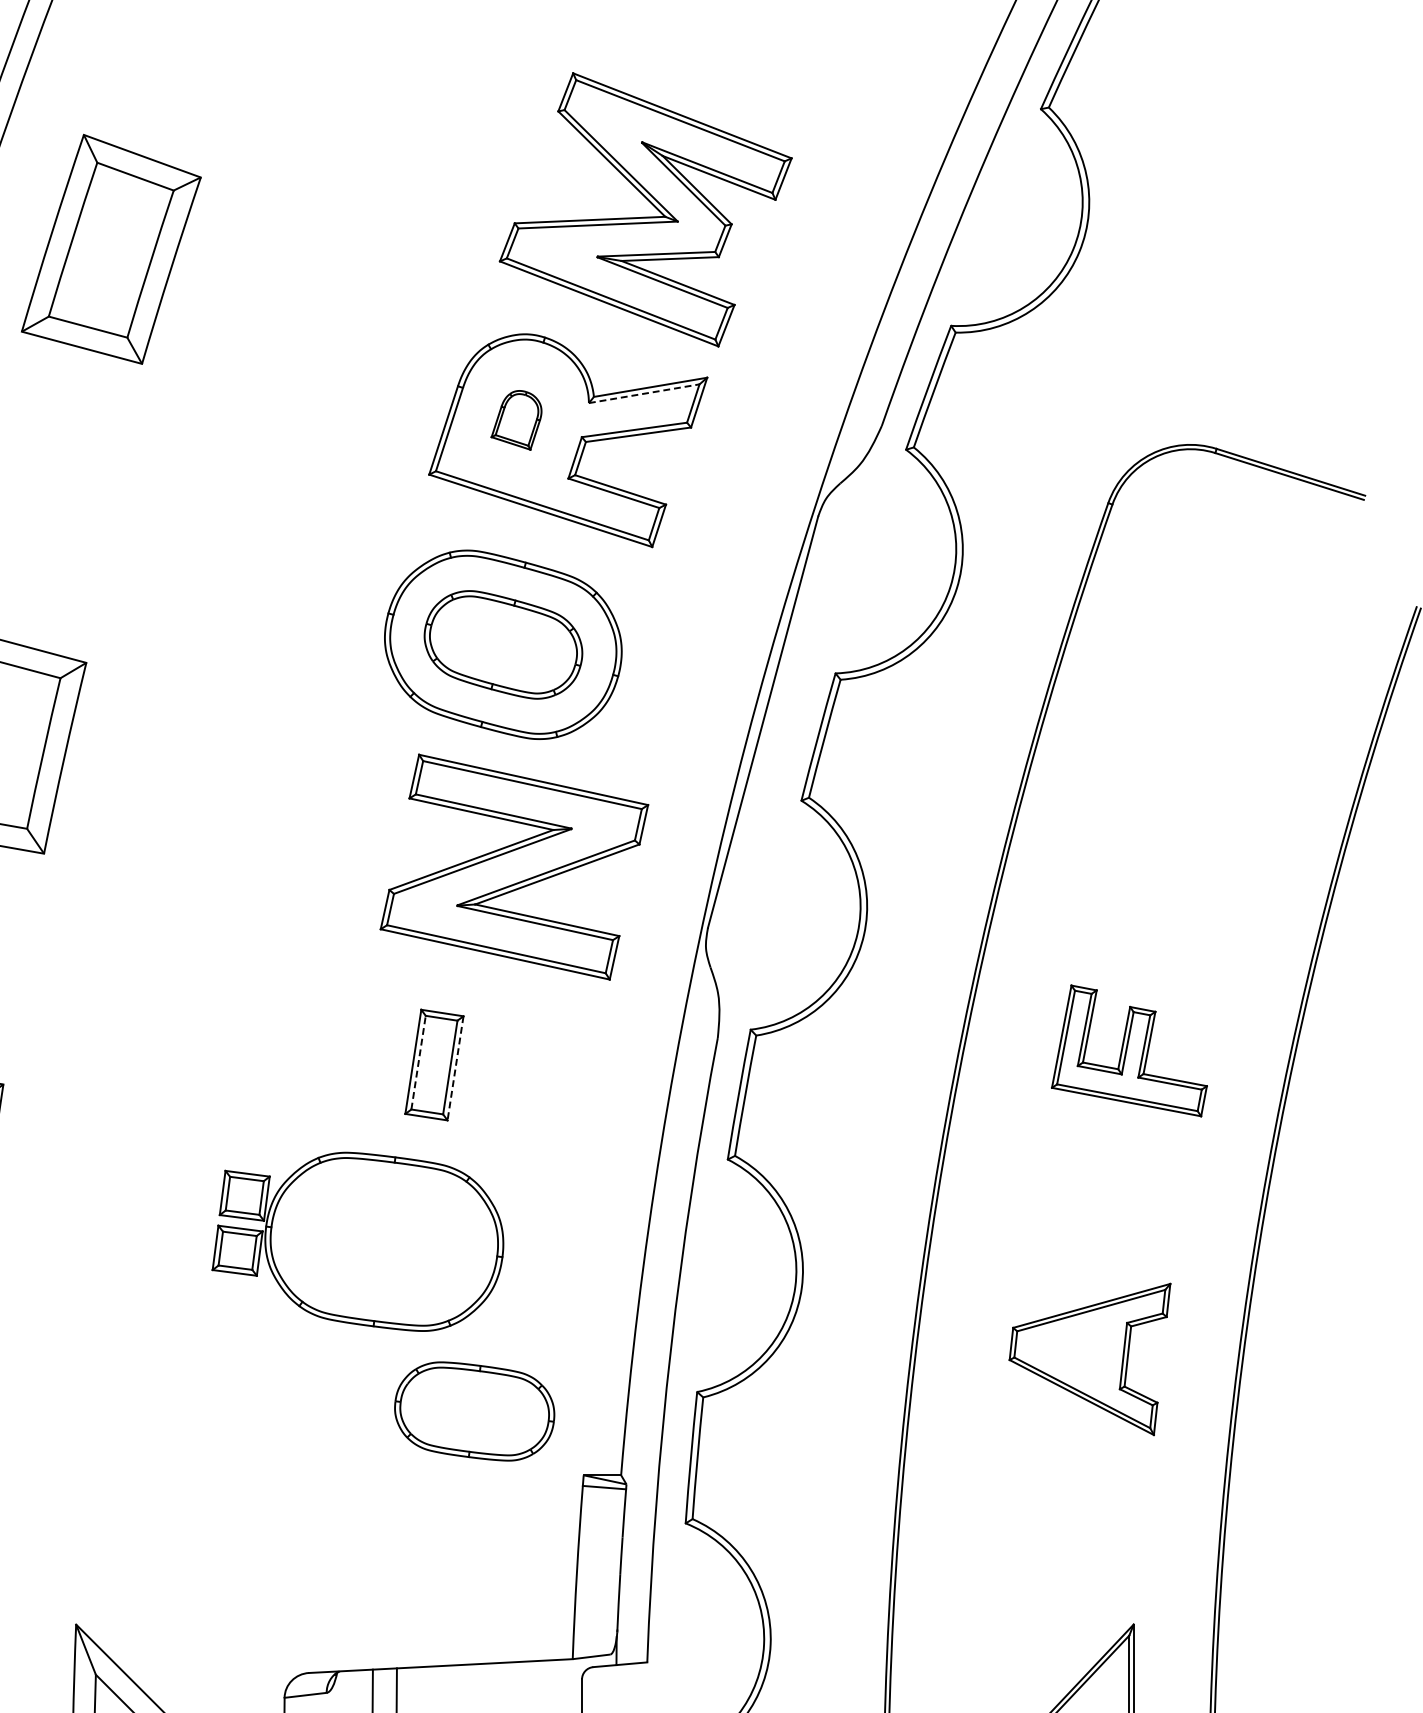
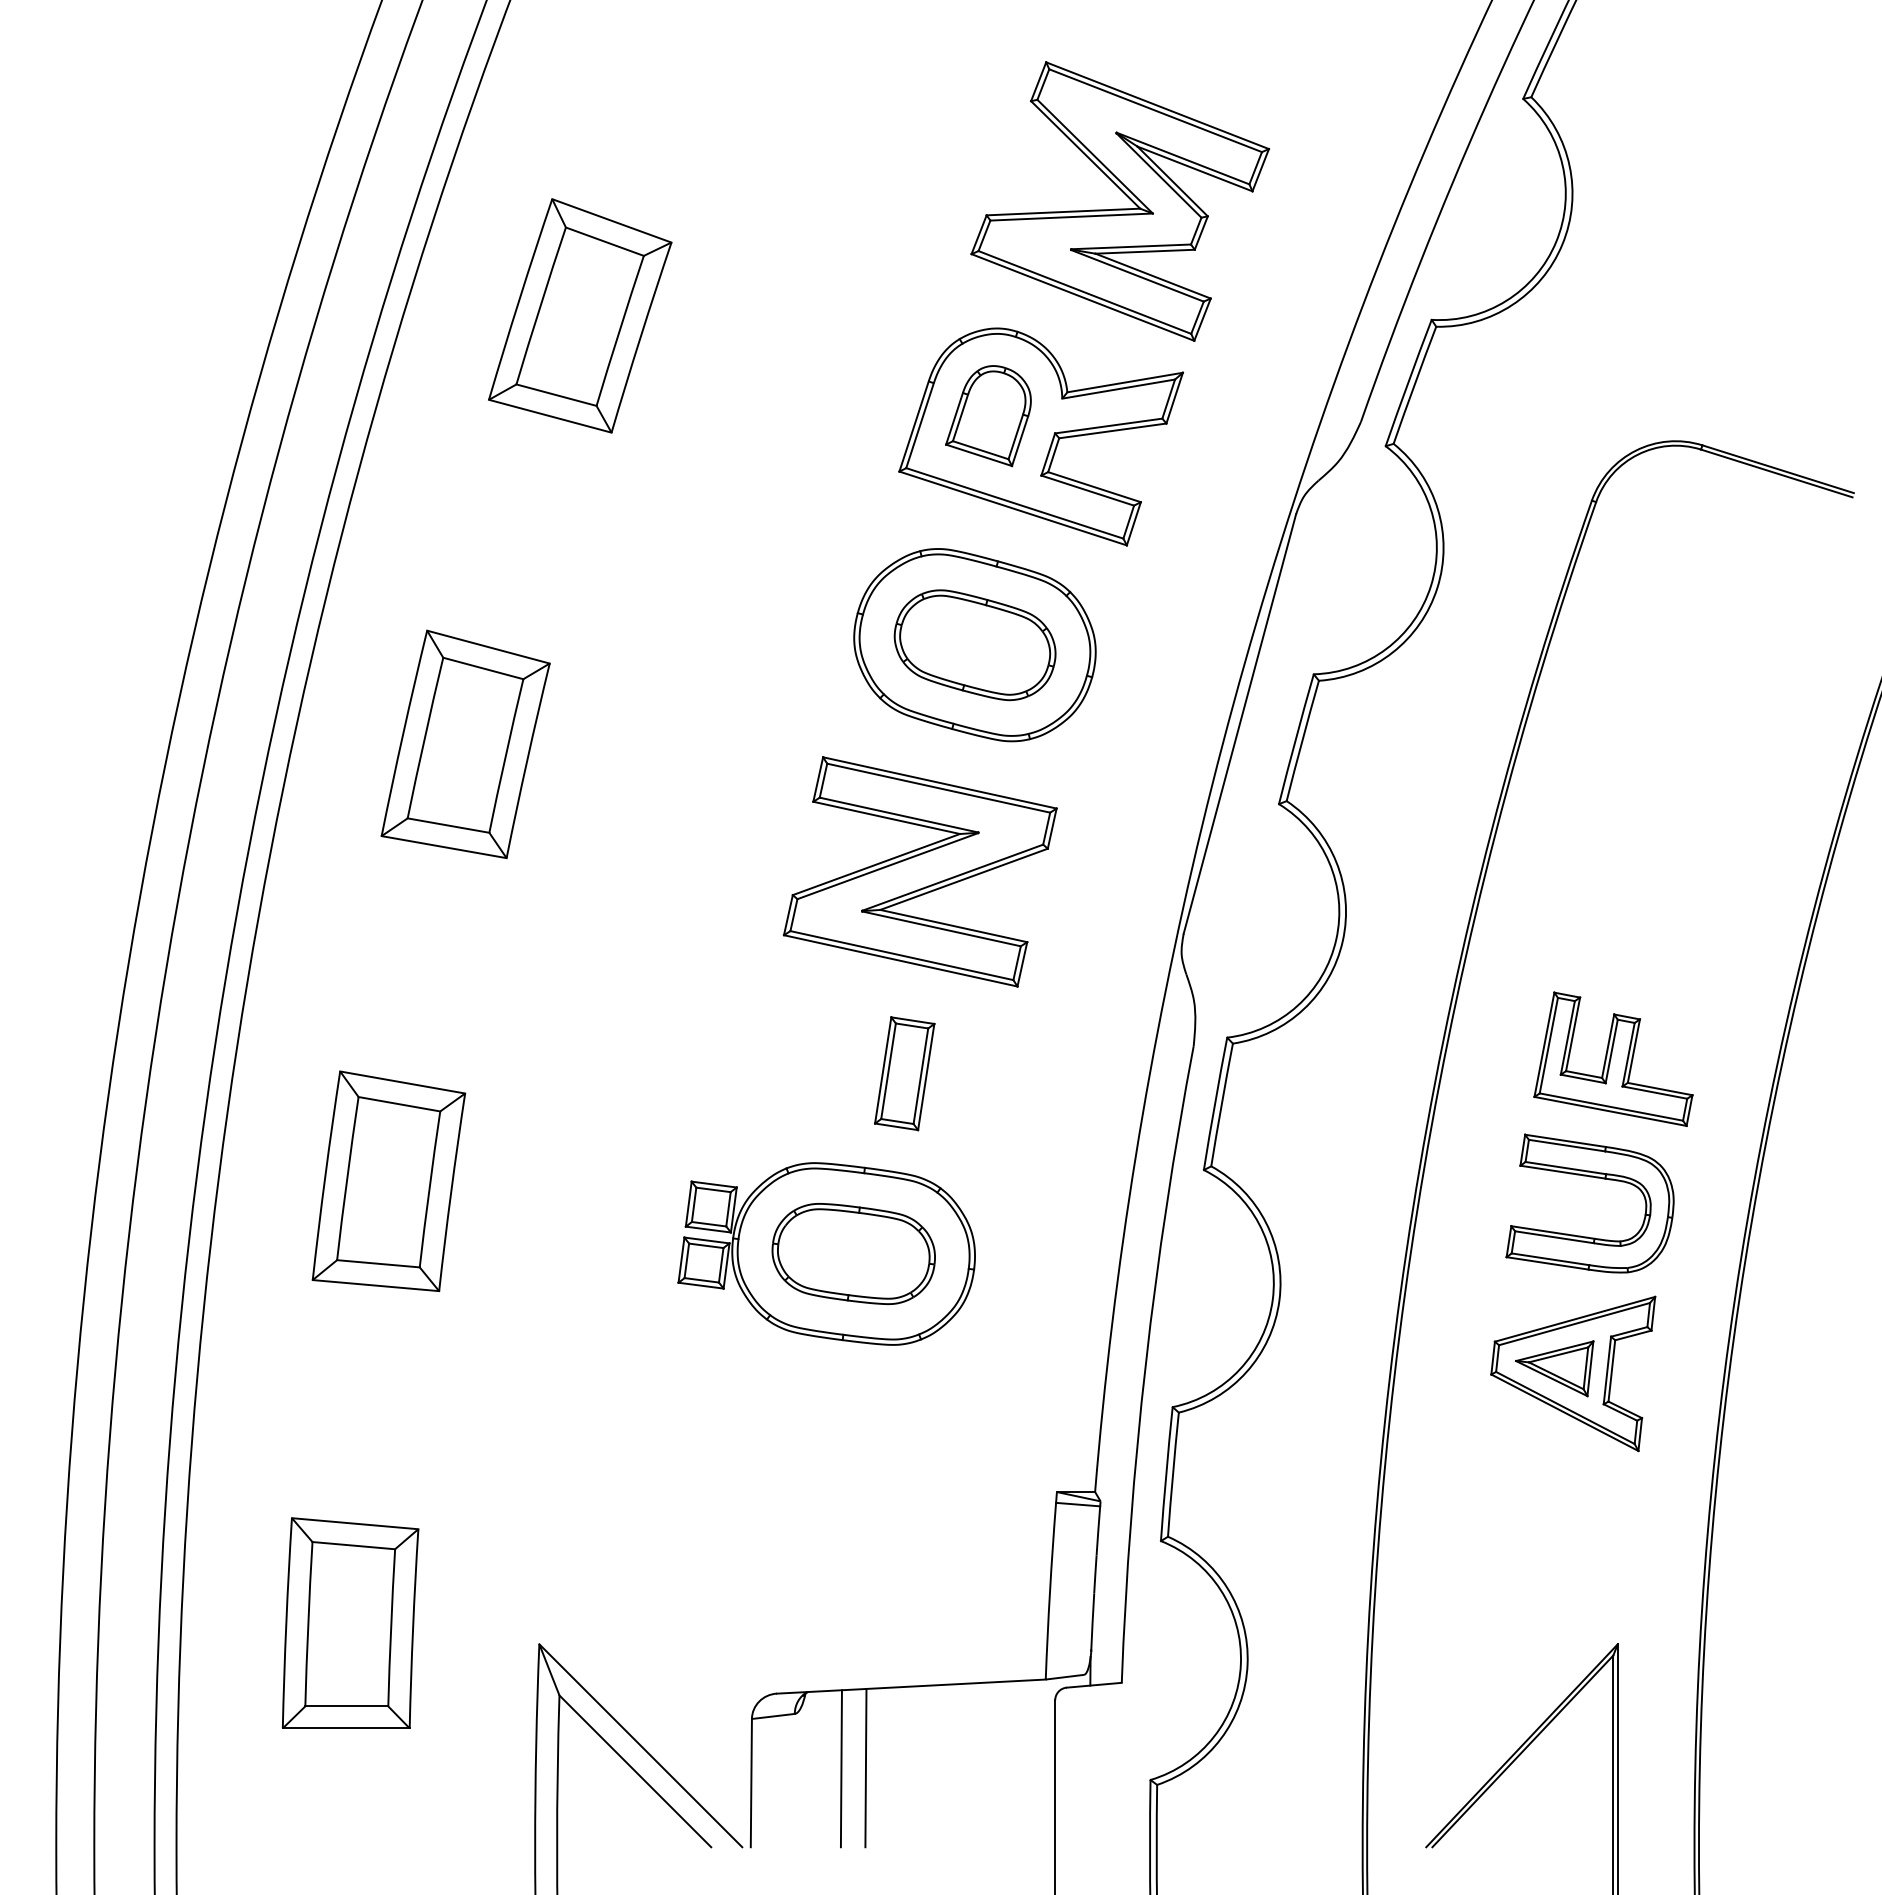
part: (111, 249) -> (580, 315), moved
line: (645, 394) -> (1119, 389), dashed -> solid
part: (516, 420) -> (988, 416), size x1.67
part: (513, 866) -> (919, 871), moved
line: (418, 1061) -> (888, 1070), dashed -> solid
line: (455, 1068) -> (926, 1077), dashed -> solid
part: (1112, 1167) -> (1596, 1178), added
part: (1071, 1354) -> (1554, 1368), added
part: (474, 1411) -> (853, 1253), moved

